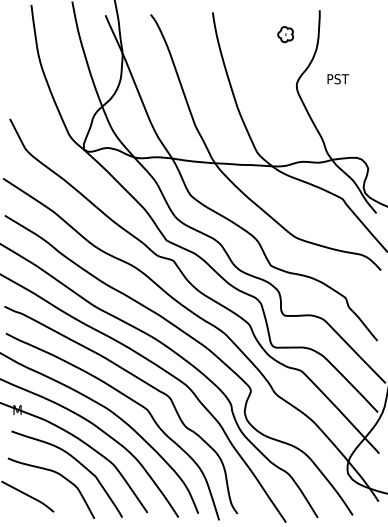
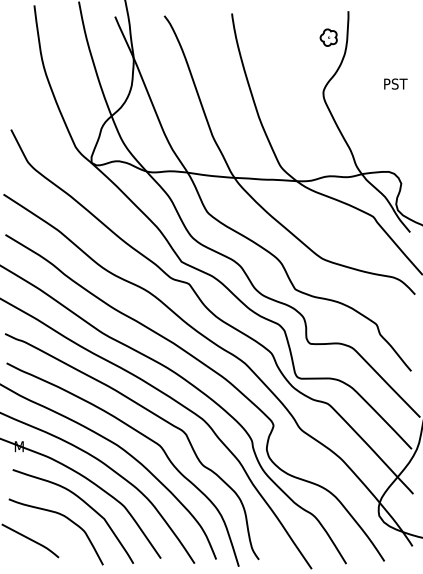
part: (285, 34) -> (328, 37), moved
text: (338, 79) -> (396, 84), moved

